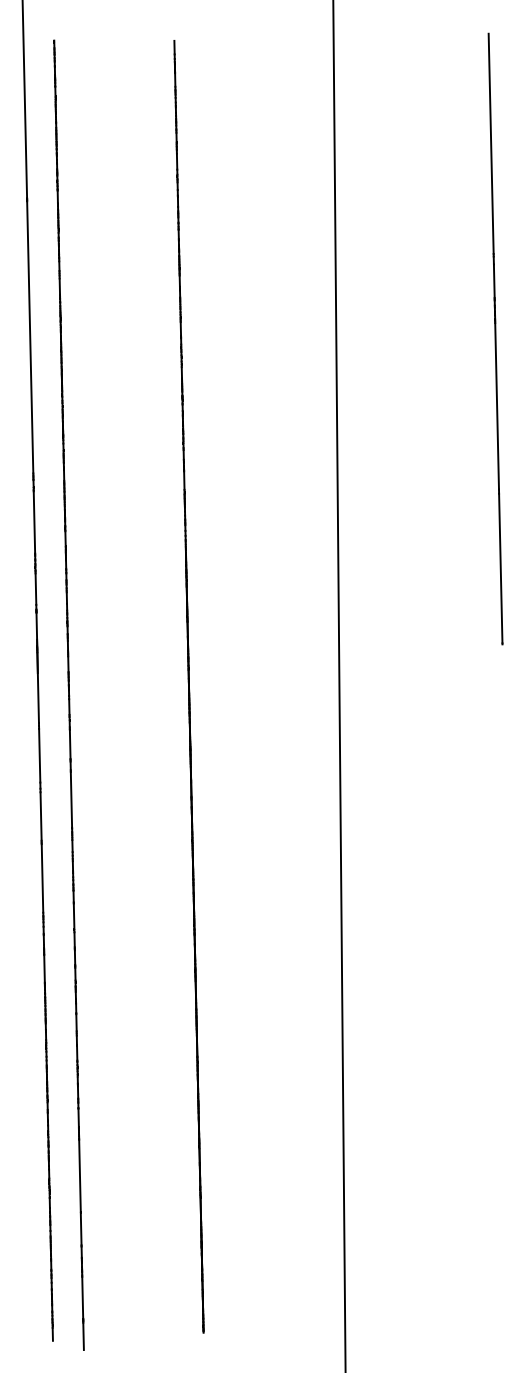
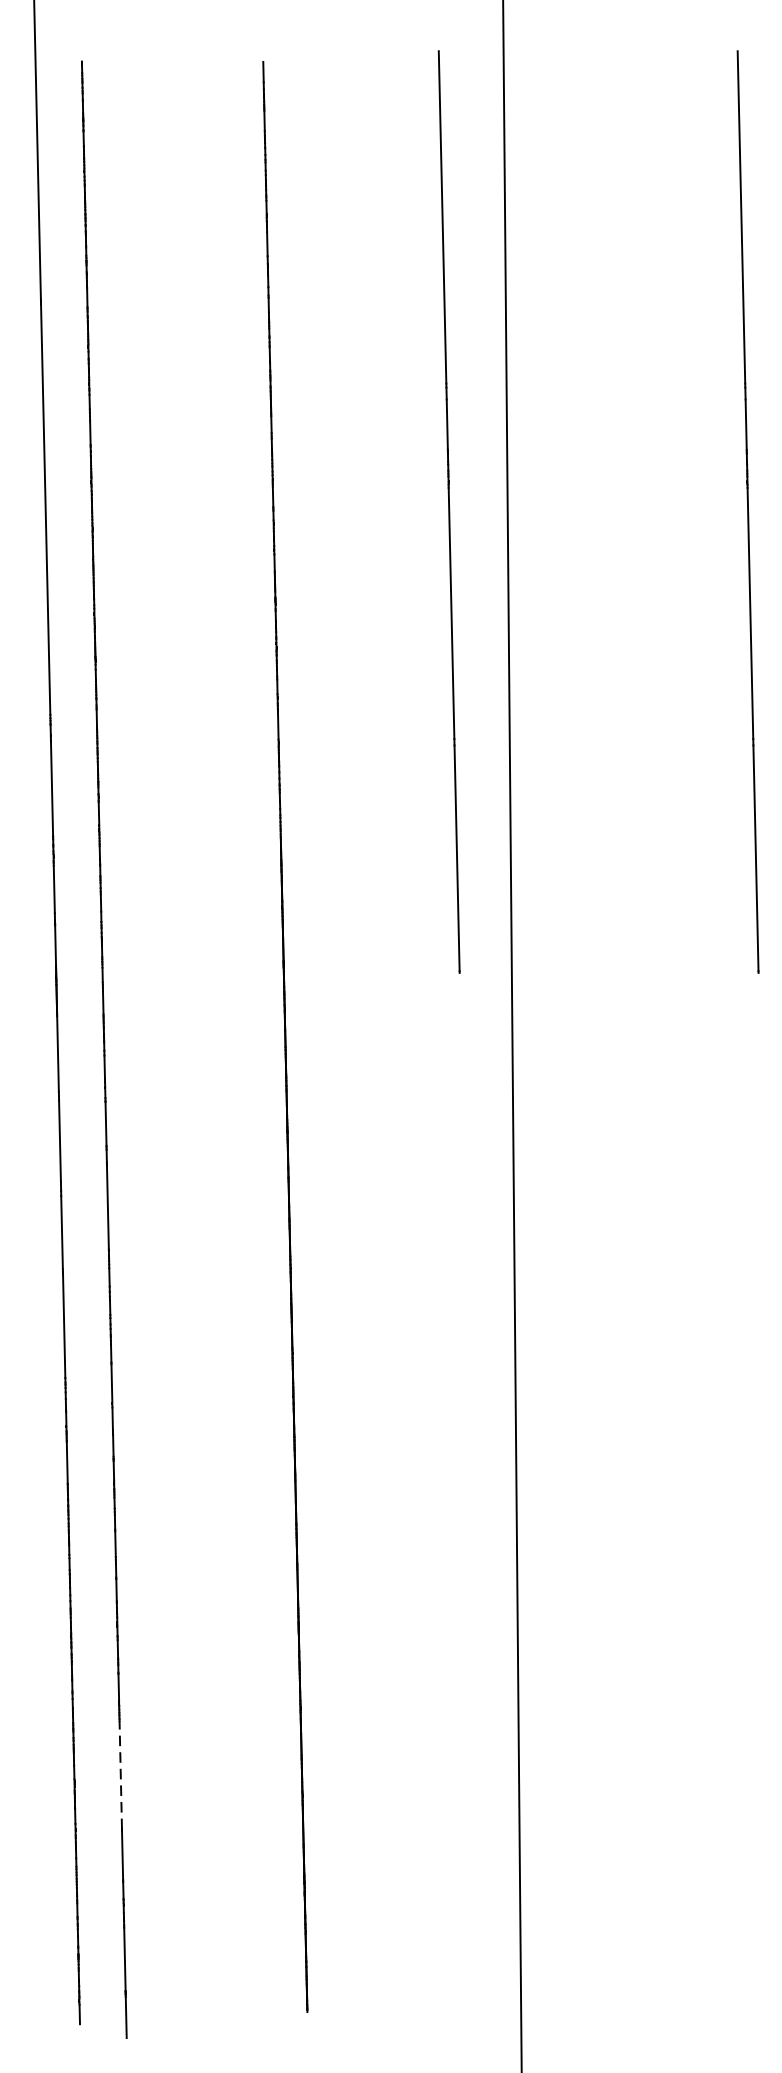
line: (297, 338) -> (449, 511), added
line: (79, 1175) -> (120, 1774), solid -> dashed

